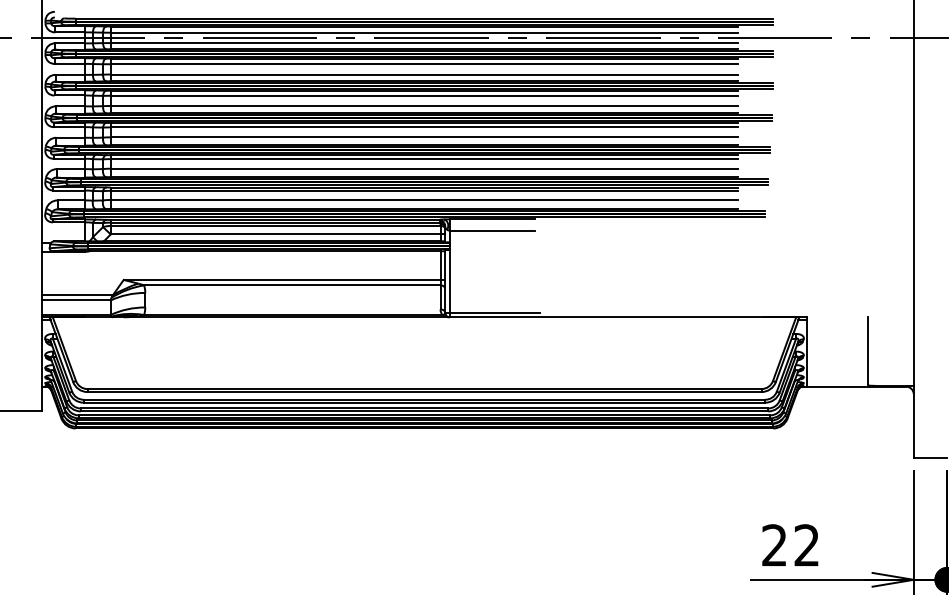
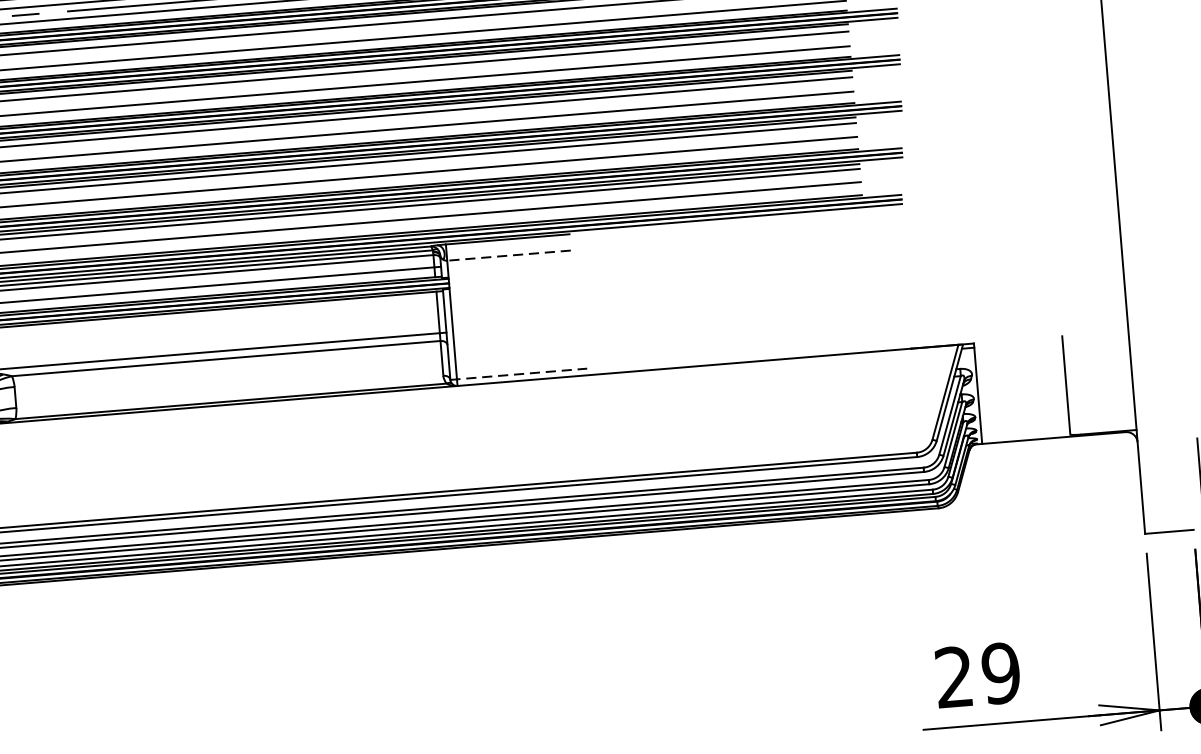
line: (492, 230) -> (509, 255), solid -> dashed
line: (492, 312) -> (518, 374), solid -> dashed
text: (806, 545) -> (1000, 673), 22 -> 29

